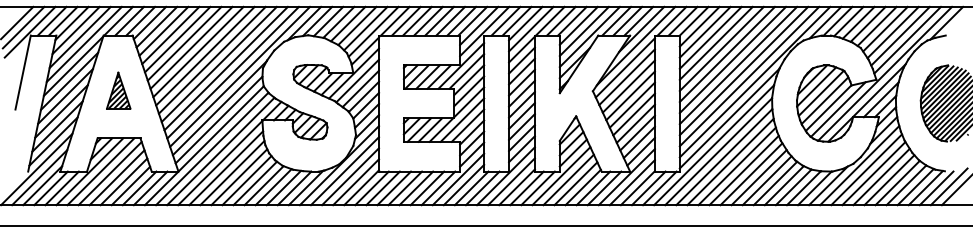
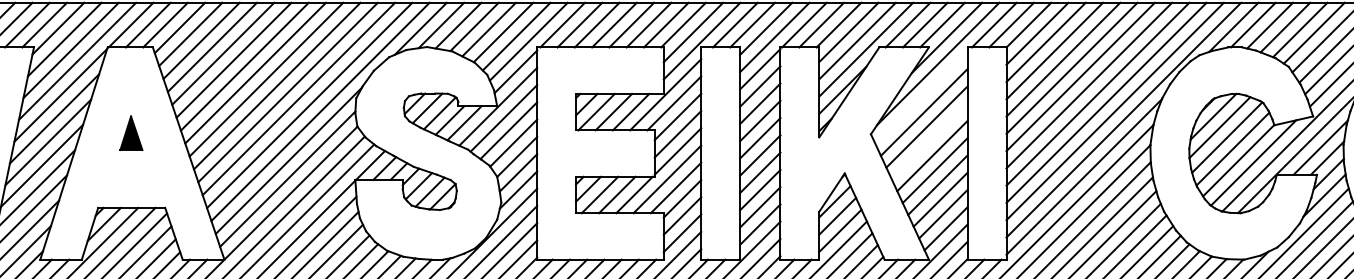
line: (624, 67) -> (920, 97), removed
part: (118, 90) -> (130, 133), size x0.6
line: (630, 95) -> (929, 140), removed

